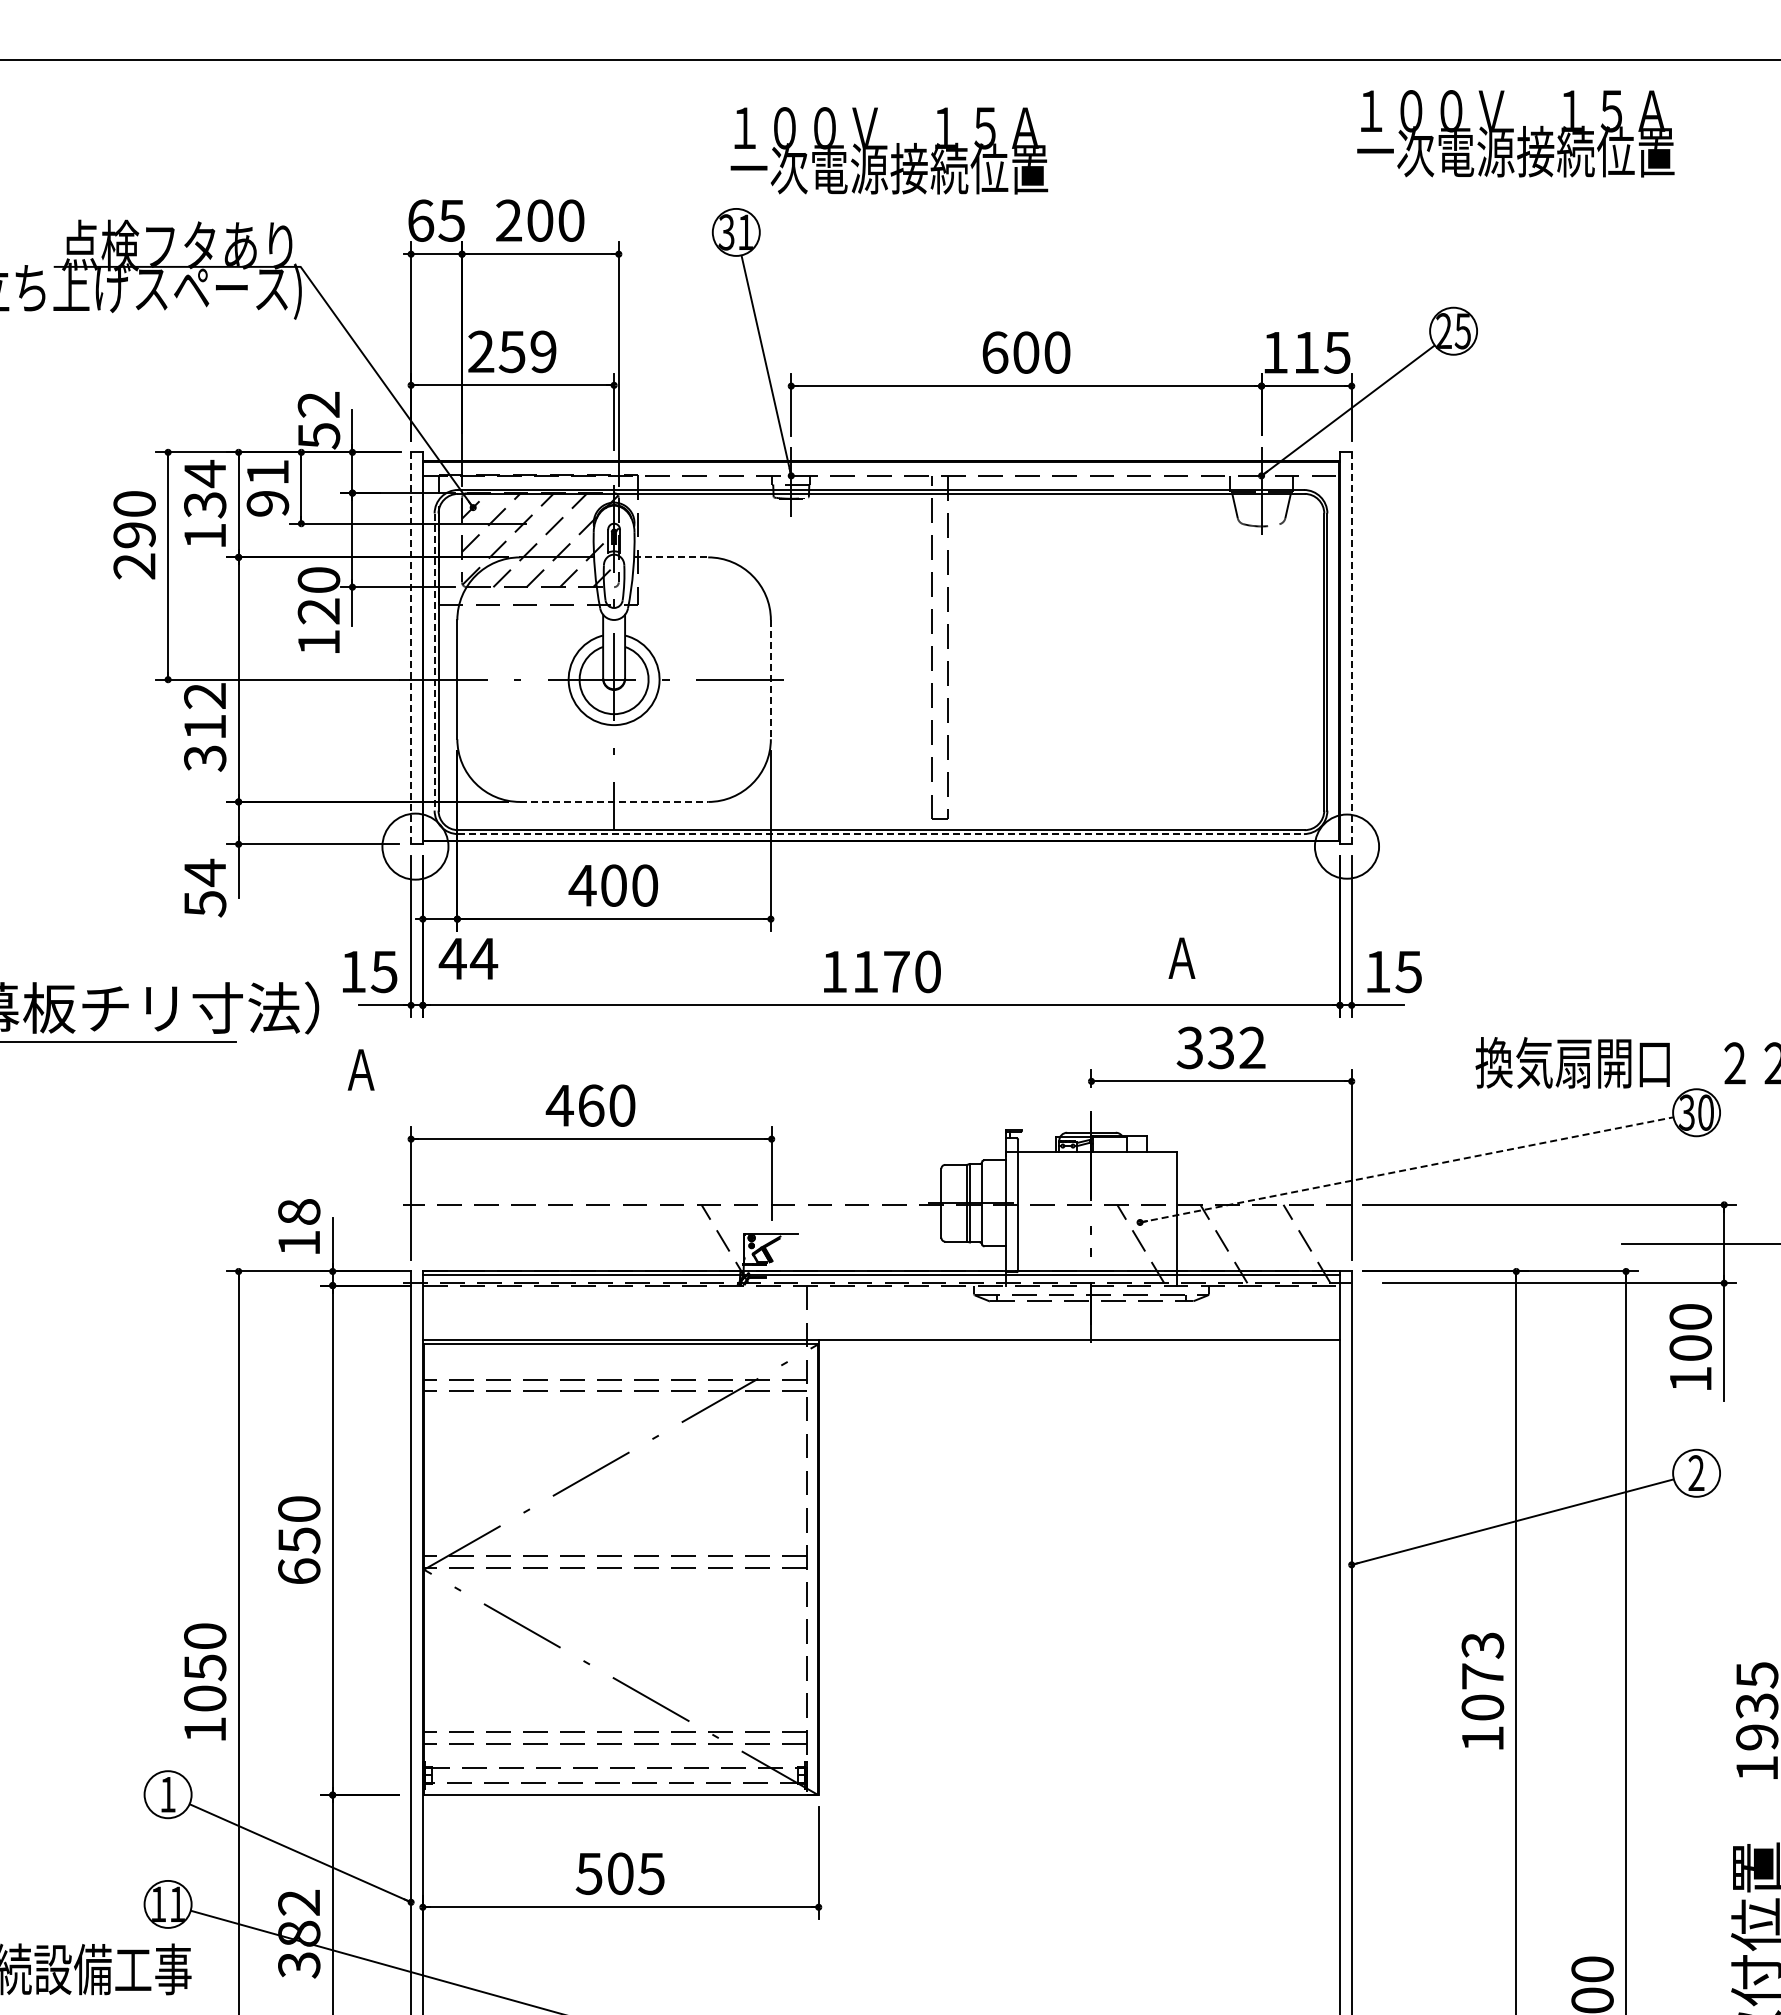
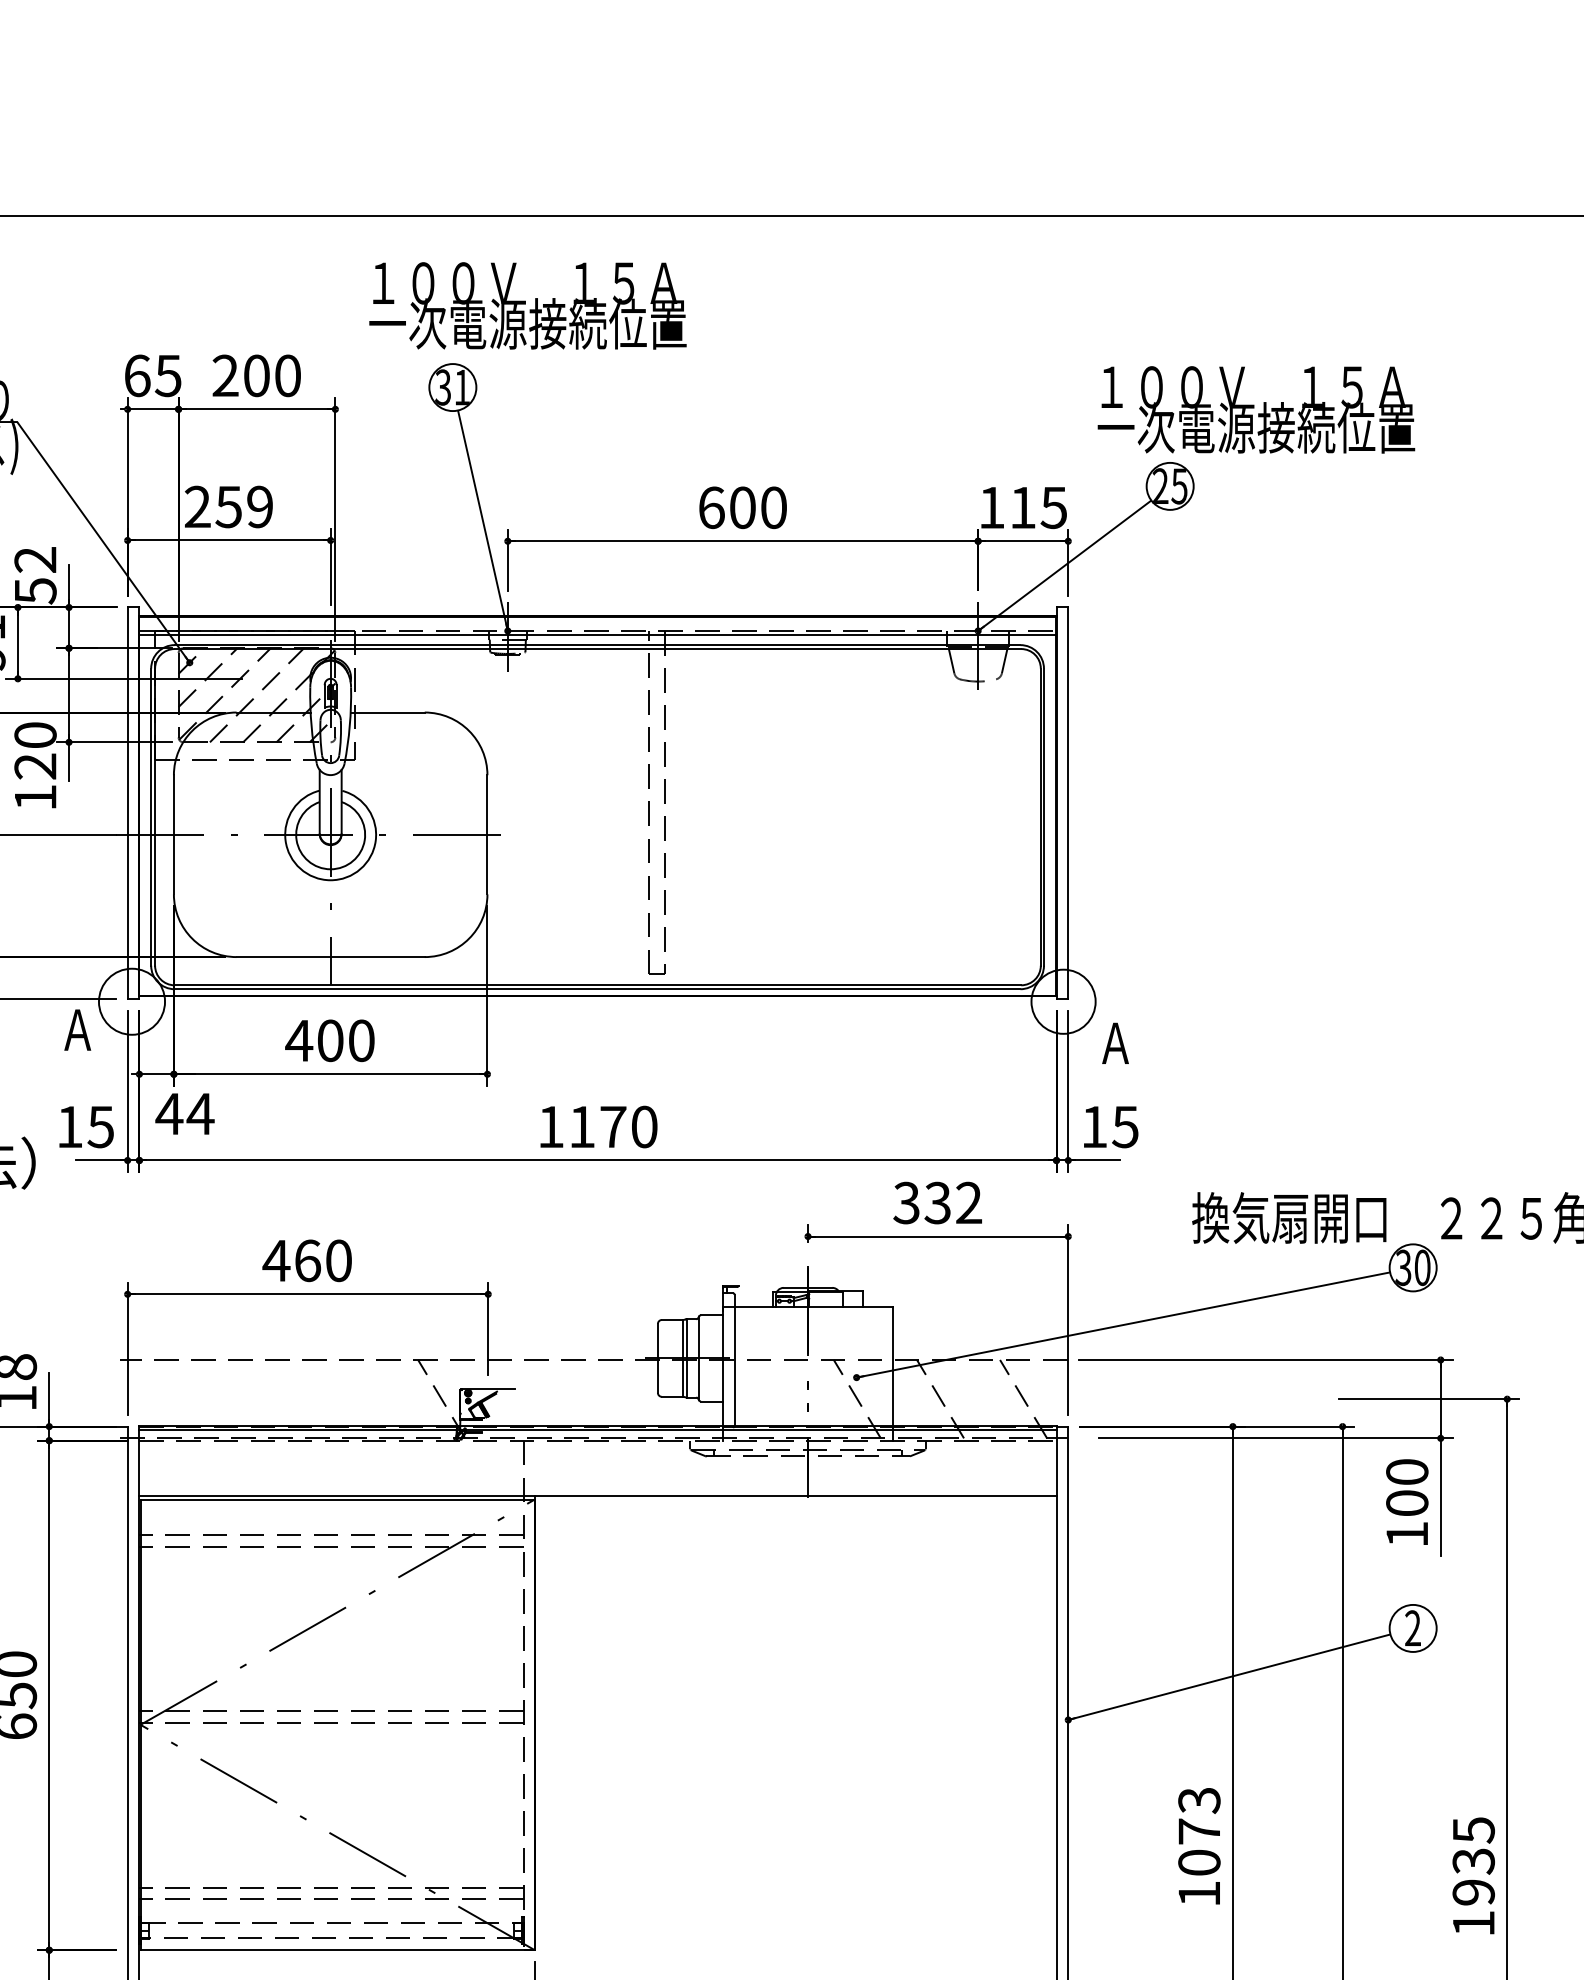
text: (1515, 133) -> (1256, 409), moved
text: (889, 150) -> (528, 305), moved
line: (880, 479) -> (597, 634), added
line: (671, 557) -> (388, 712), dashed -> solid
line: (411, 648) -> (128, 803), dashed -> solid
line: (1351, 648) -> (1068, 803), dashed -> solid
line: (434, 662) -> (151, 817), dashed -> solid
line: (770, 679) -> (487, 834), dashed -> solid
line: (614, 801) -> (331, 956), dashed -> solid
line: (881, 834) -> (598, 989), dashed -> solid
text: (1181, 957) -> (1115, 1042), moved
text: (360, 1069) -> (77, 1029), moved
line: (1406, 1169) -> (1123, 1324), dashed -> solid

